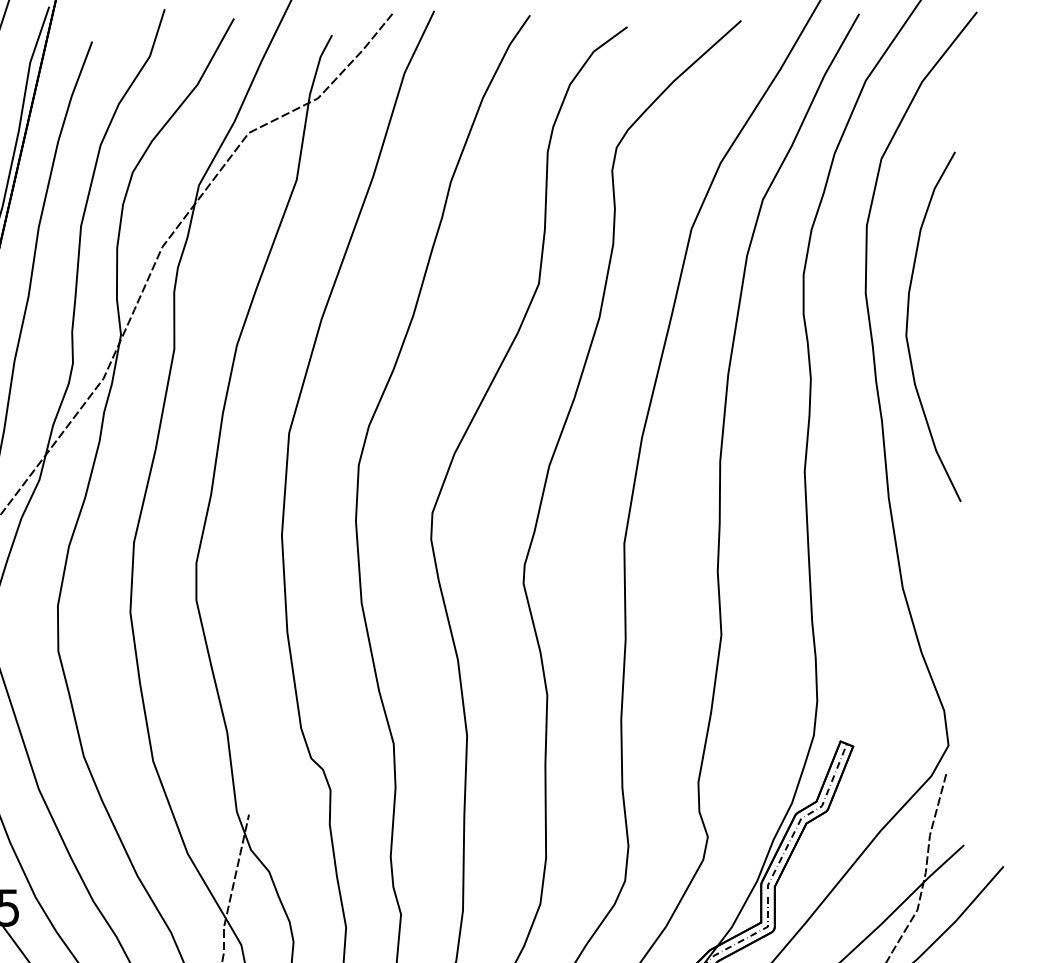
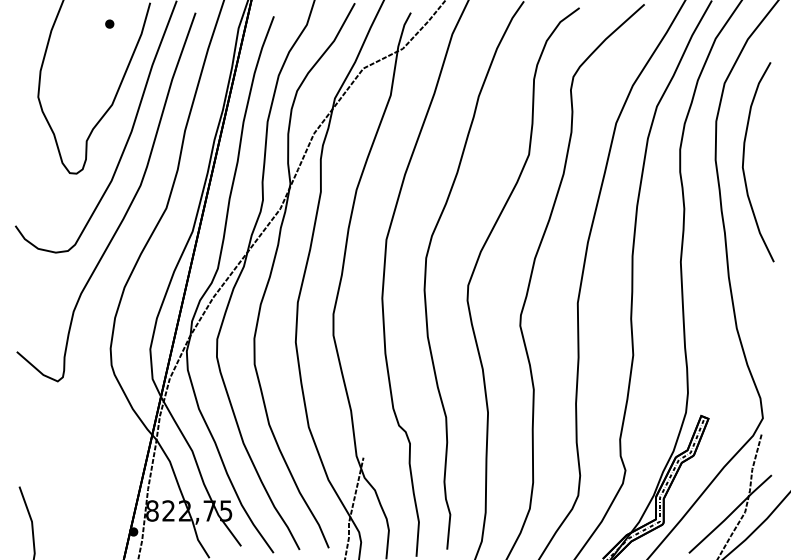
curve: (909, 325) -> (744, 161), moved

